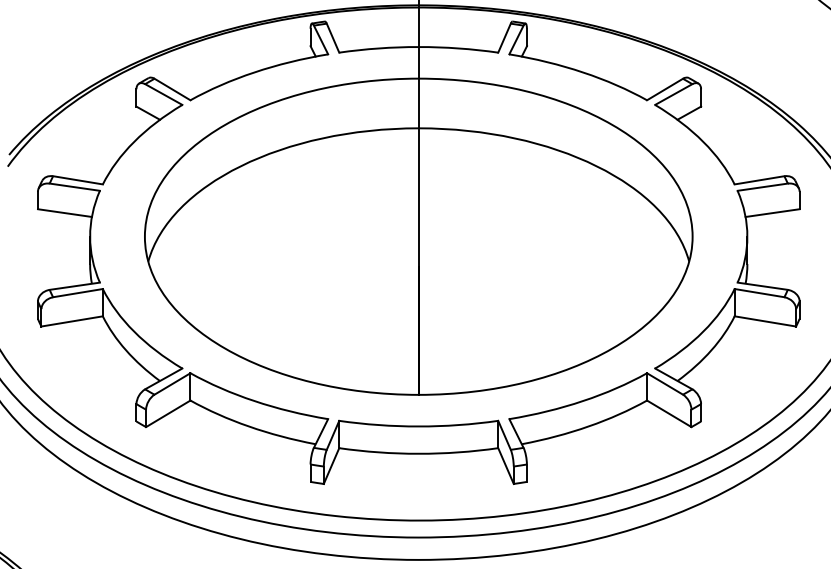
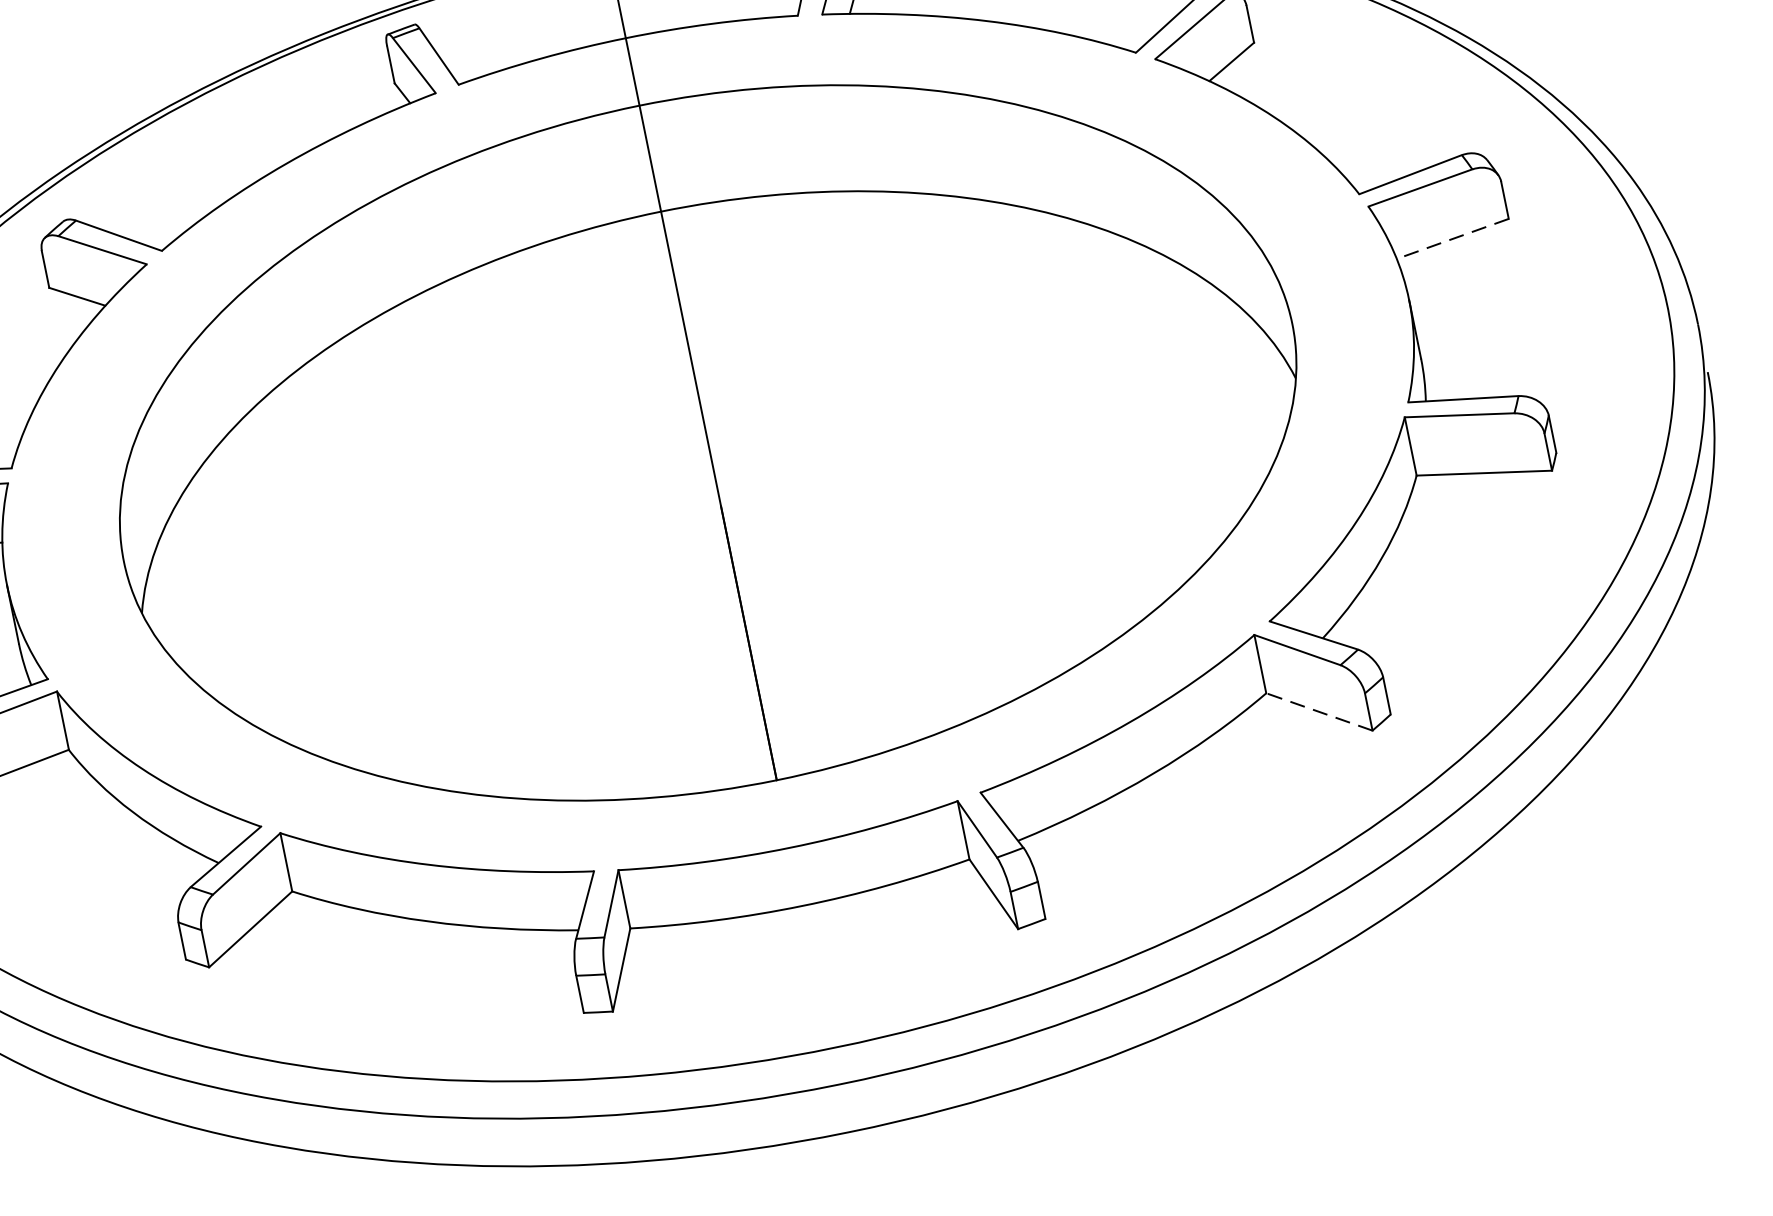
line: (772, 213) -> (1452, 239), solid -> dashed
line: (669, 413) -> (1319, 711), solid -> dashed

